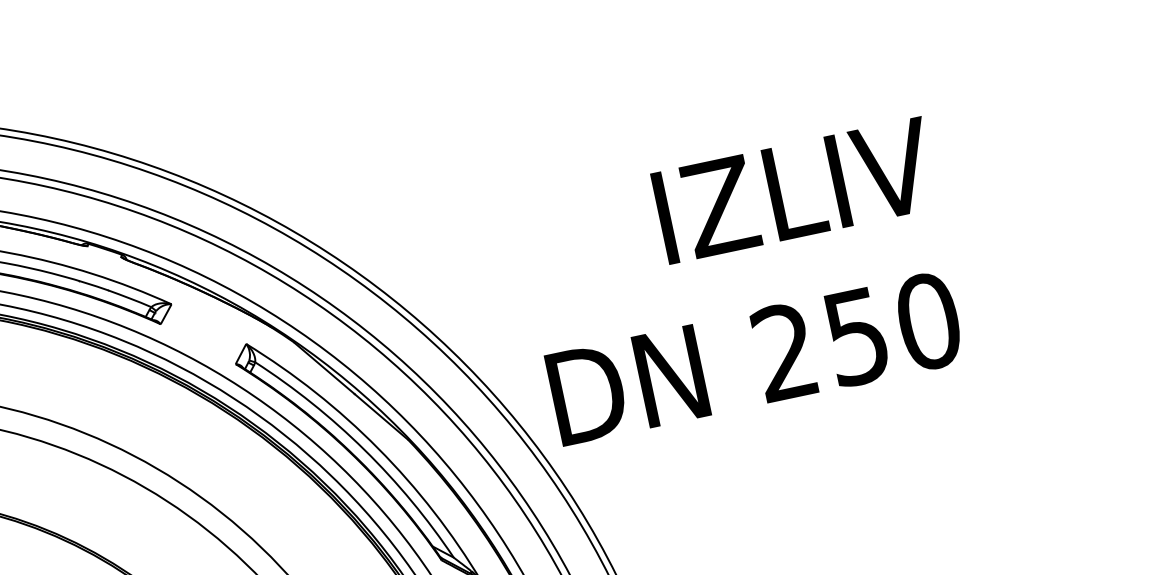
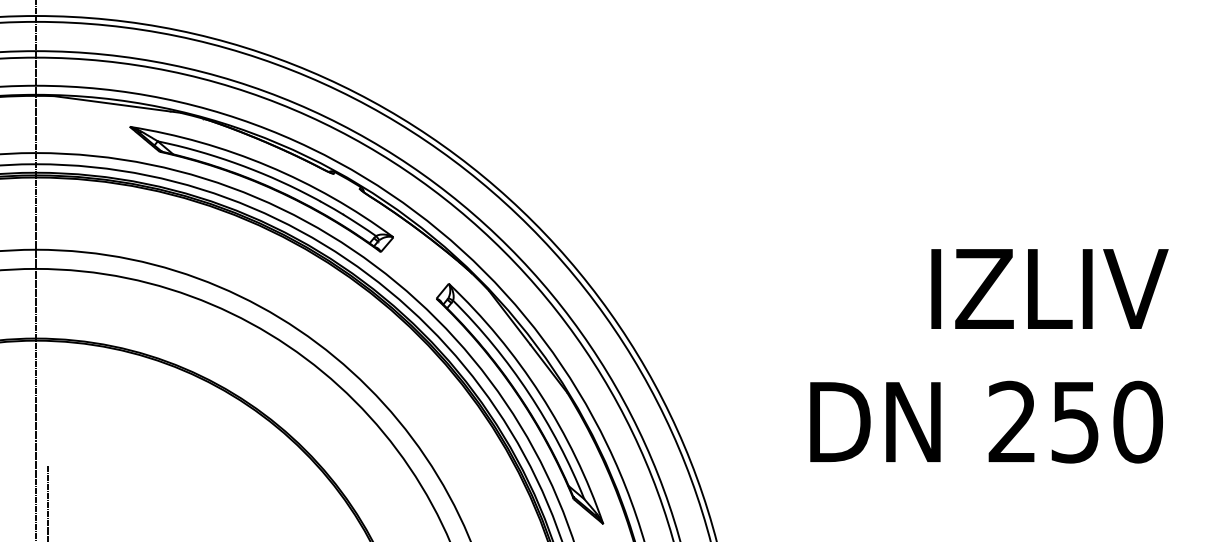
text: (742, 282) -> (989, 356), moved

